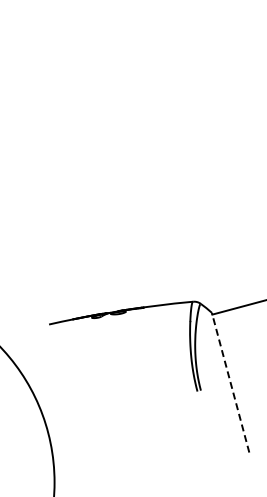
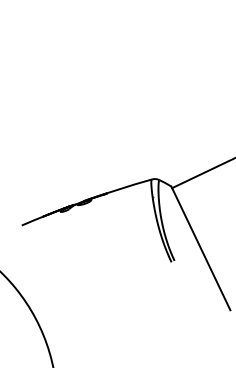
line: (230, 382) -> (200, 248), dashed -> solid

